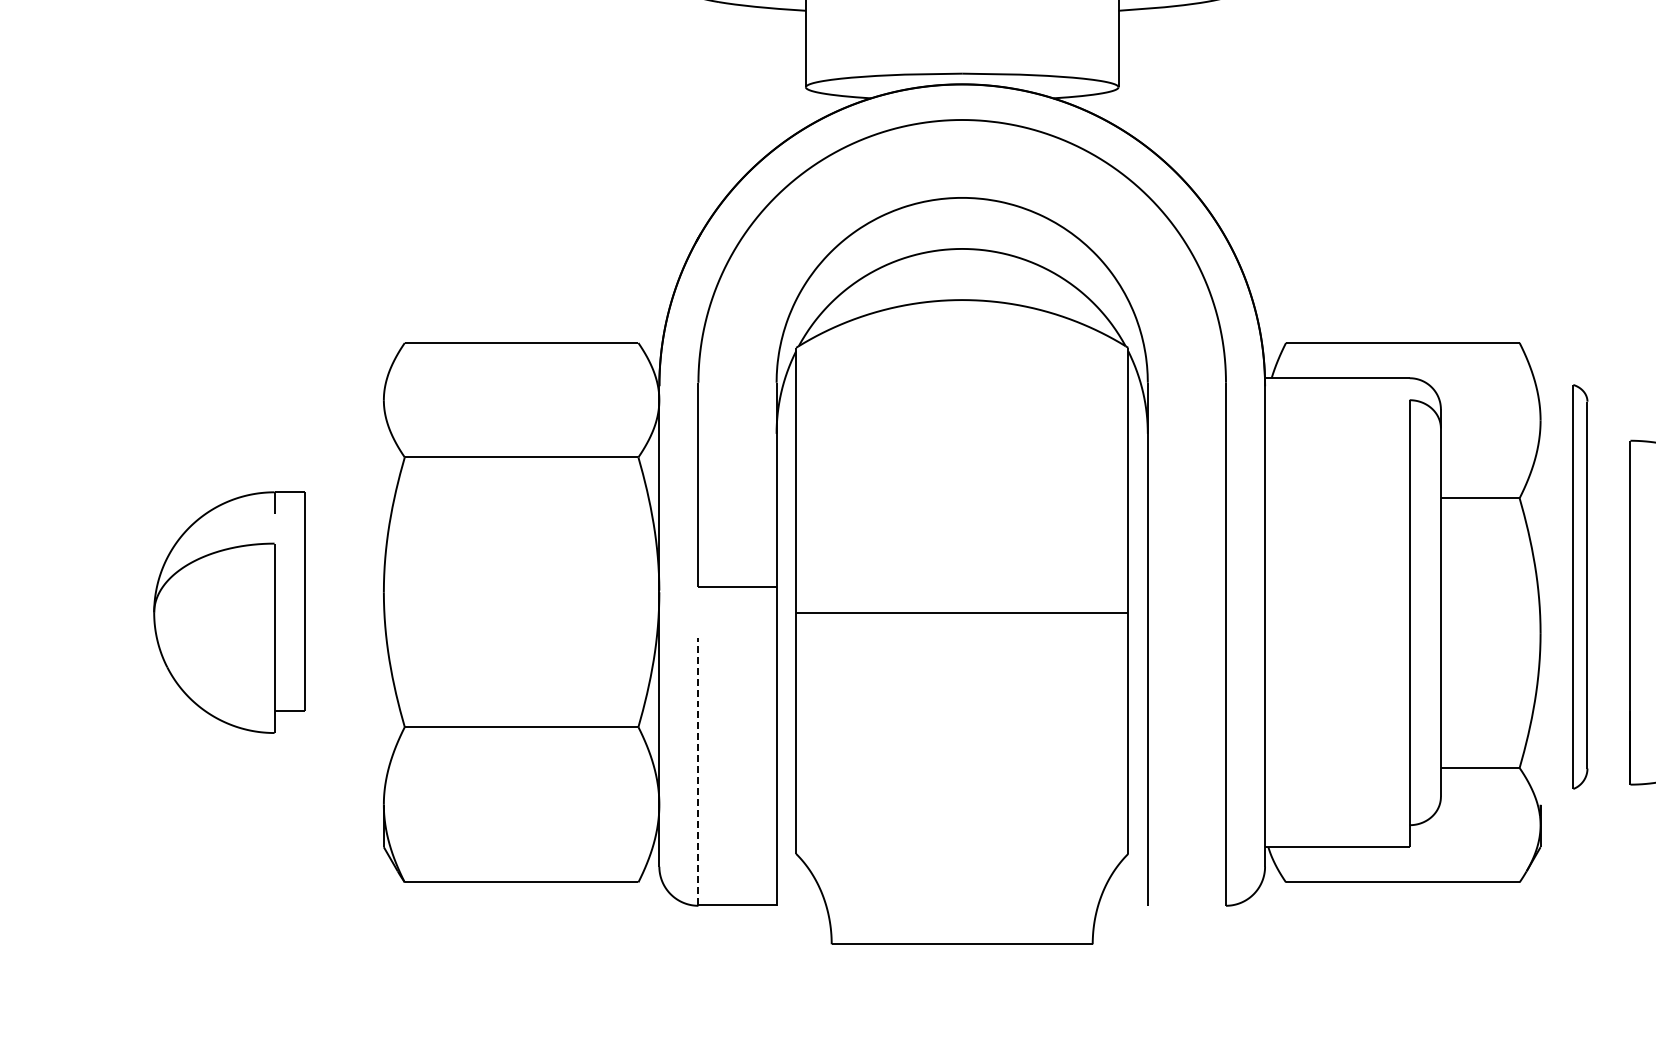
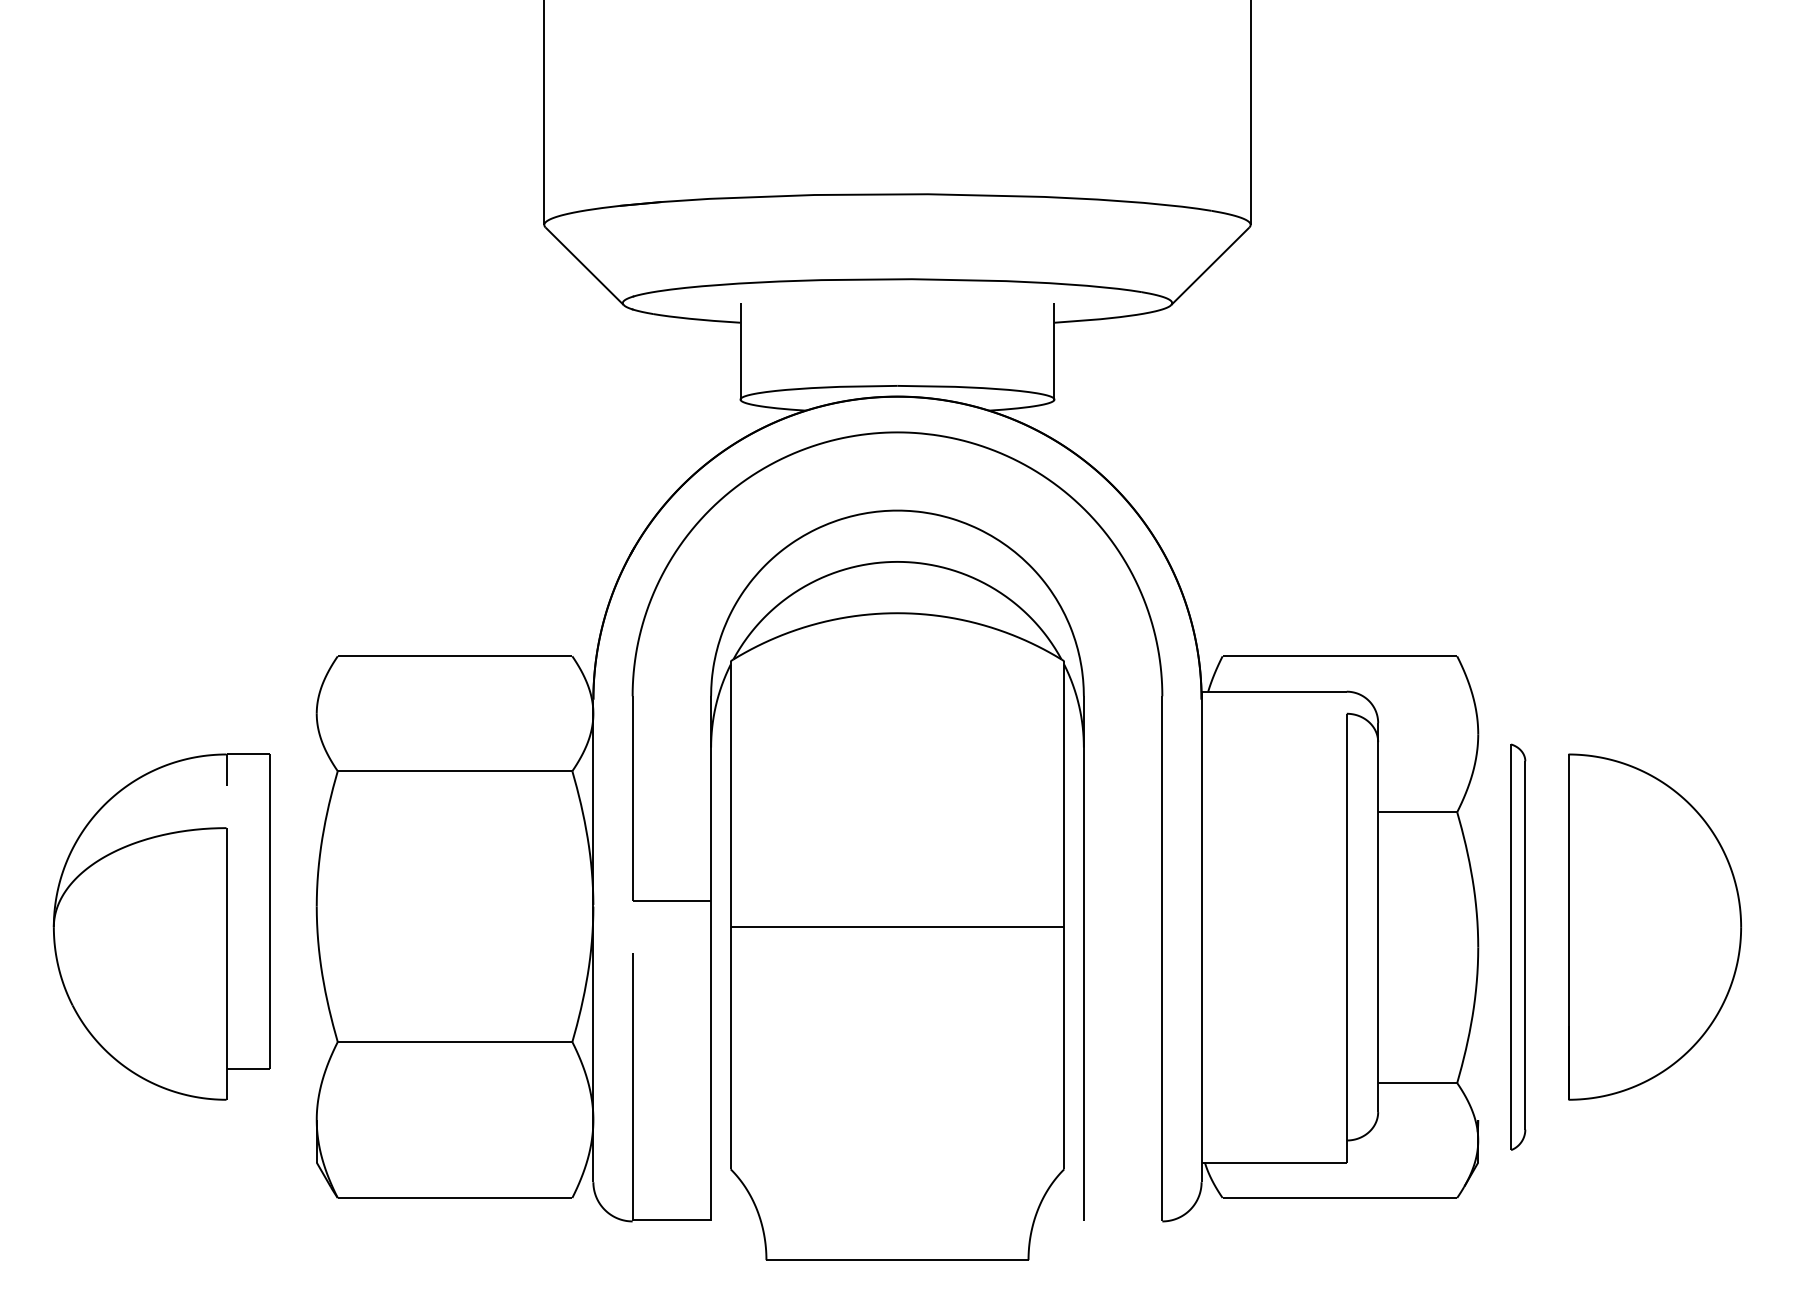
part: (1580, 586) -> (1518, 946), moved
part: (229, 612) -> (161, 926), size x1.43
line: (698, 771) -> (632, 1086), dashed -> solid

